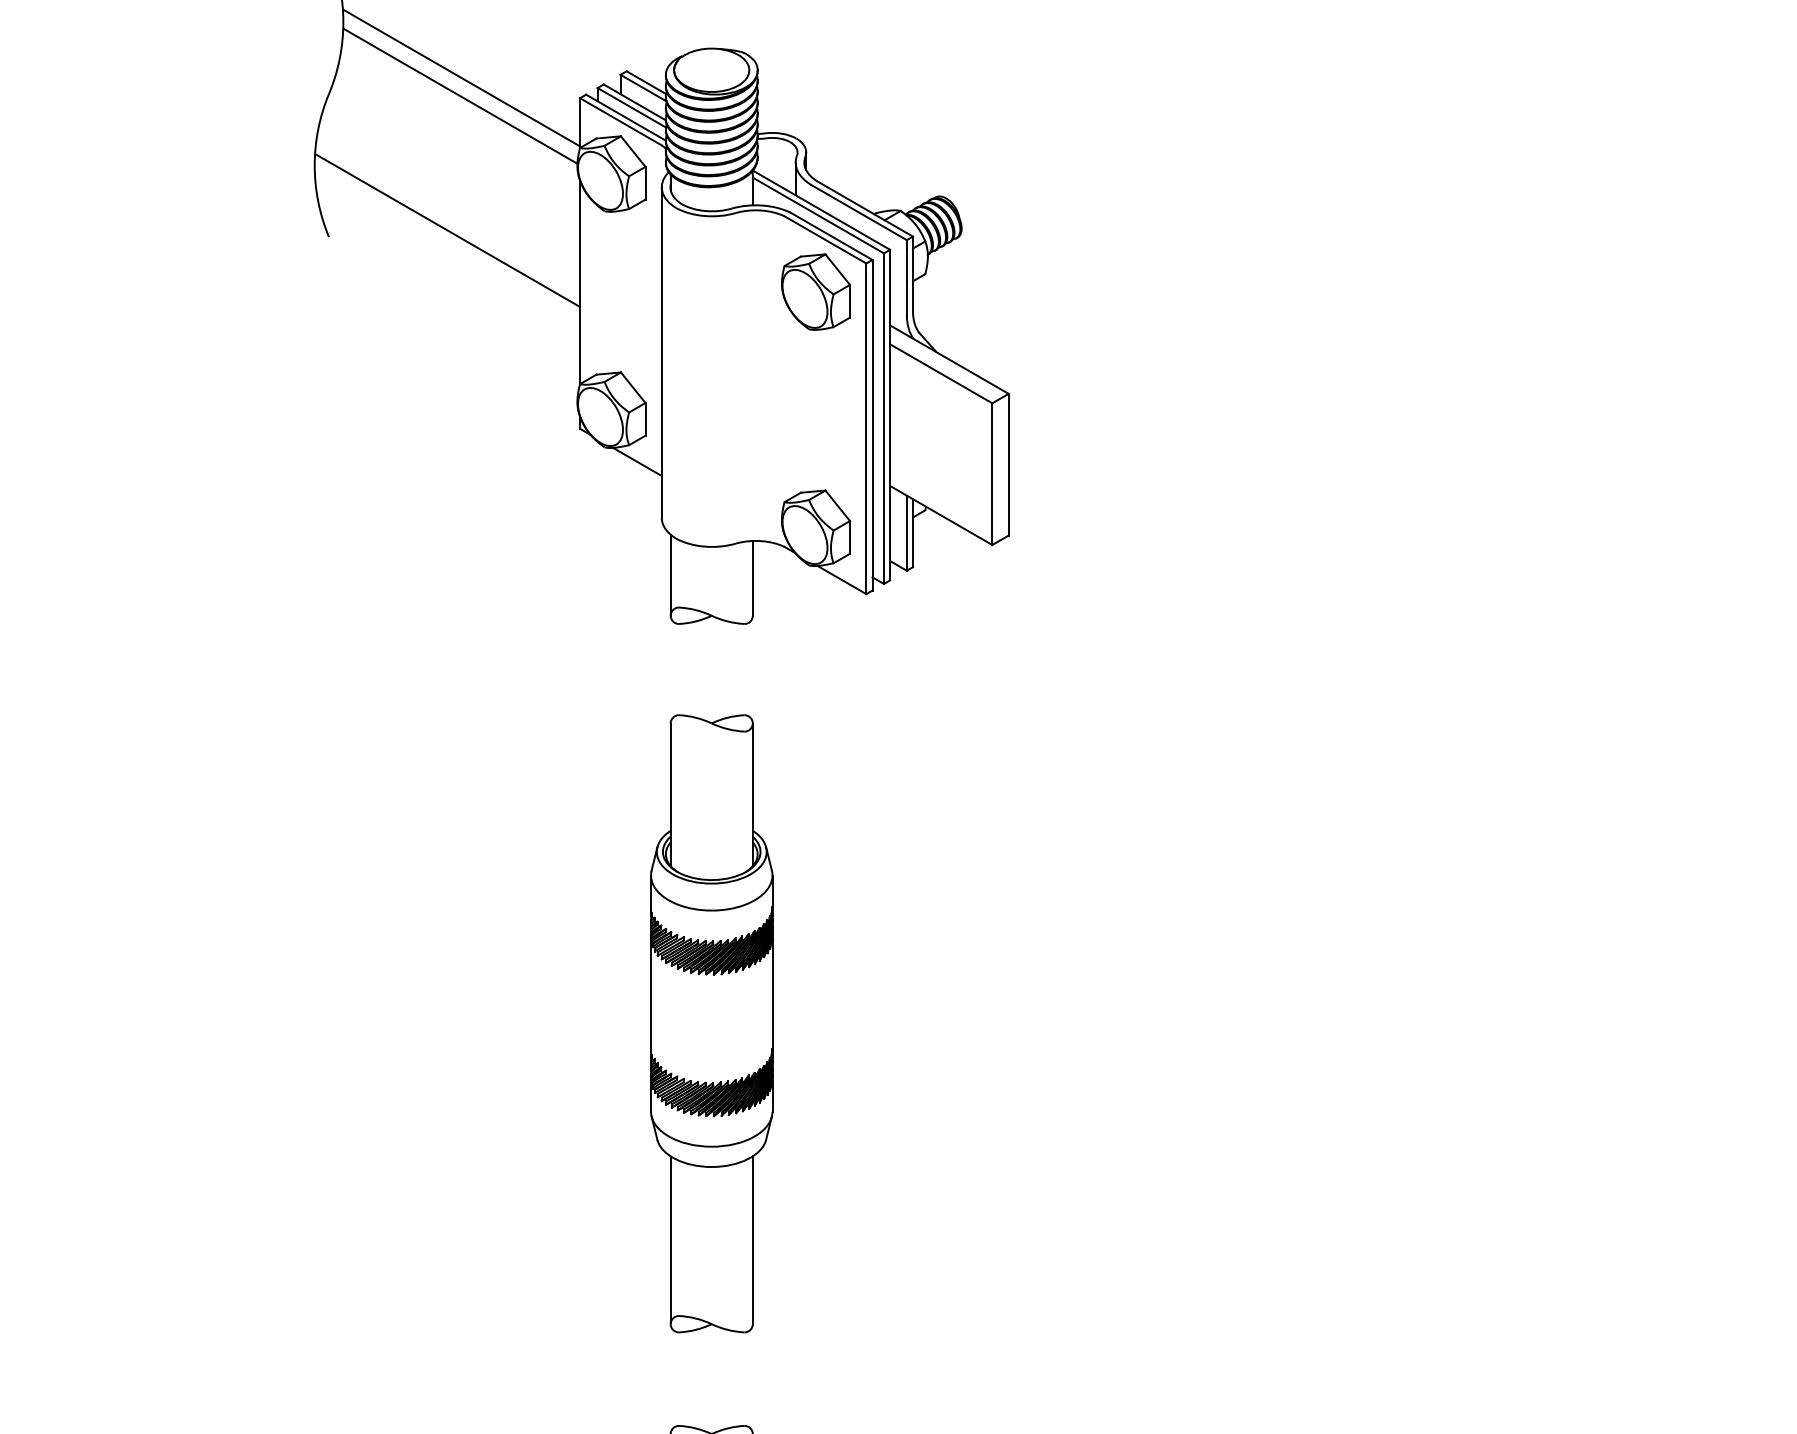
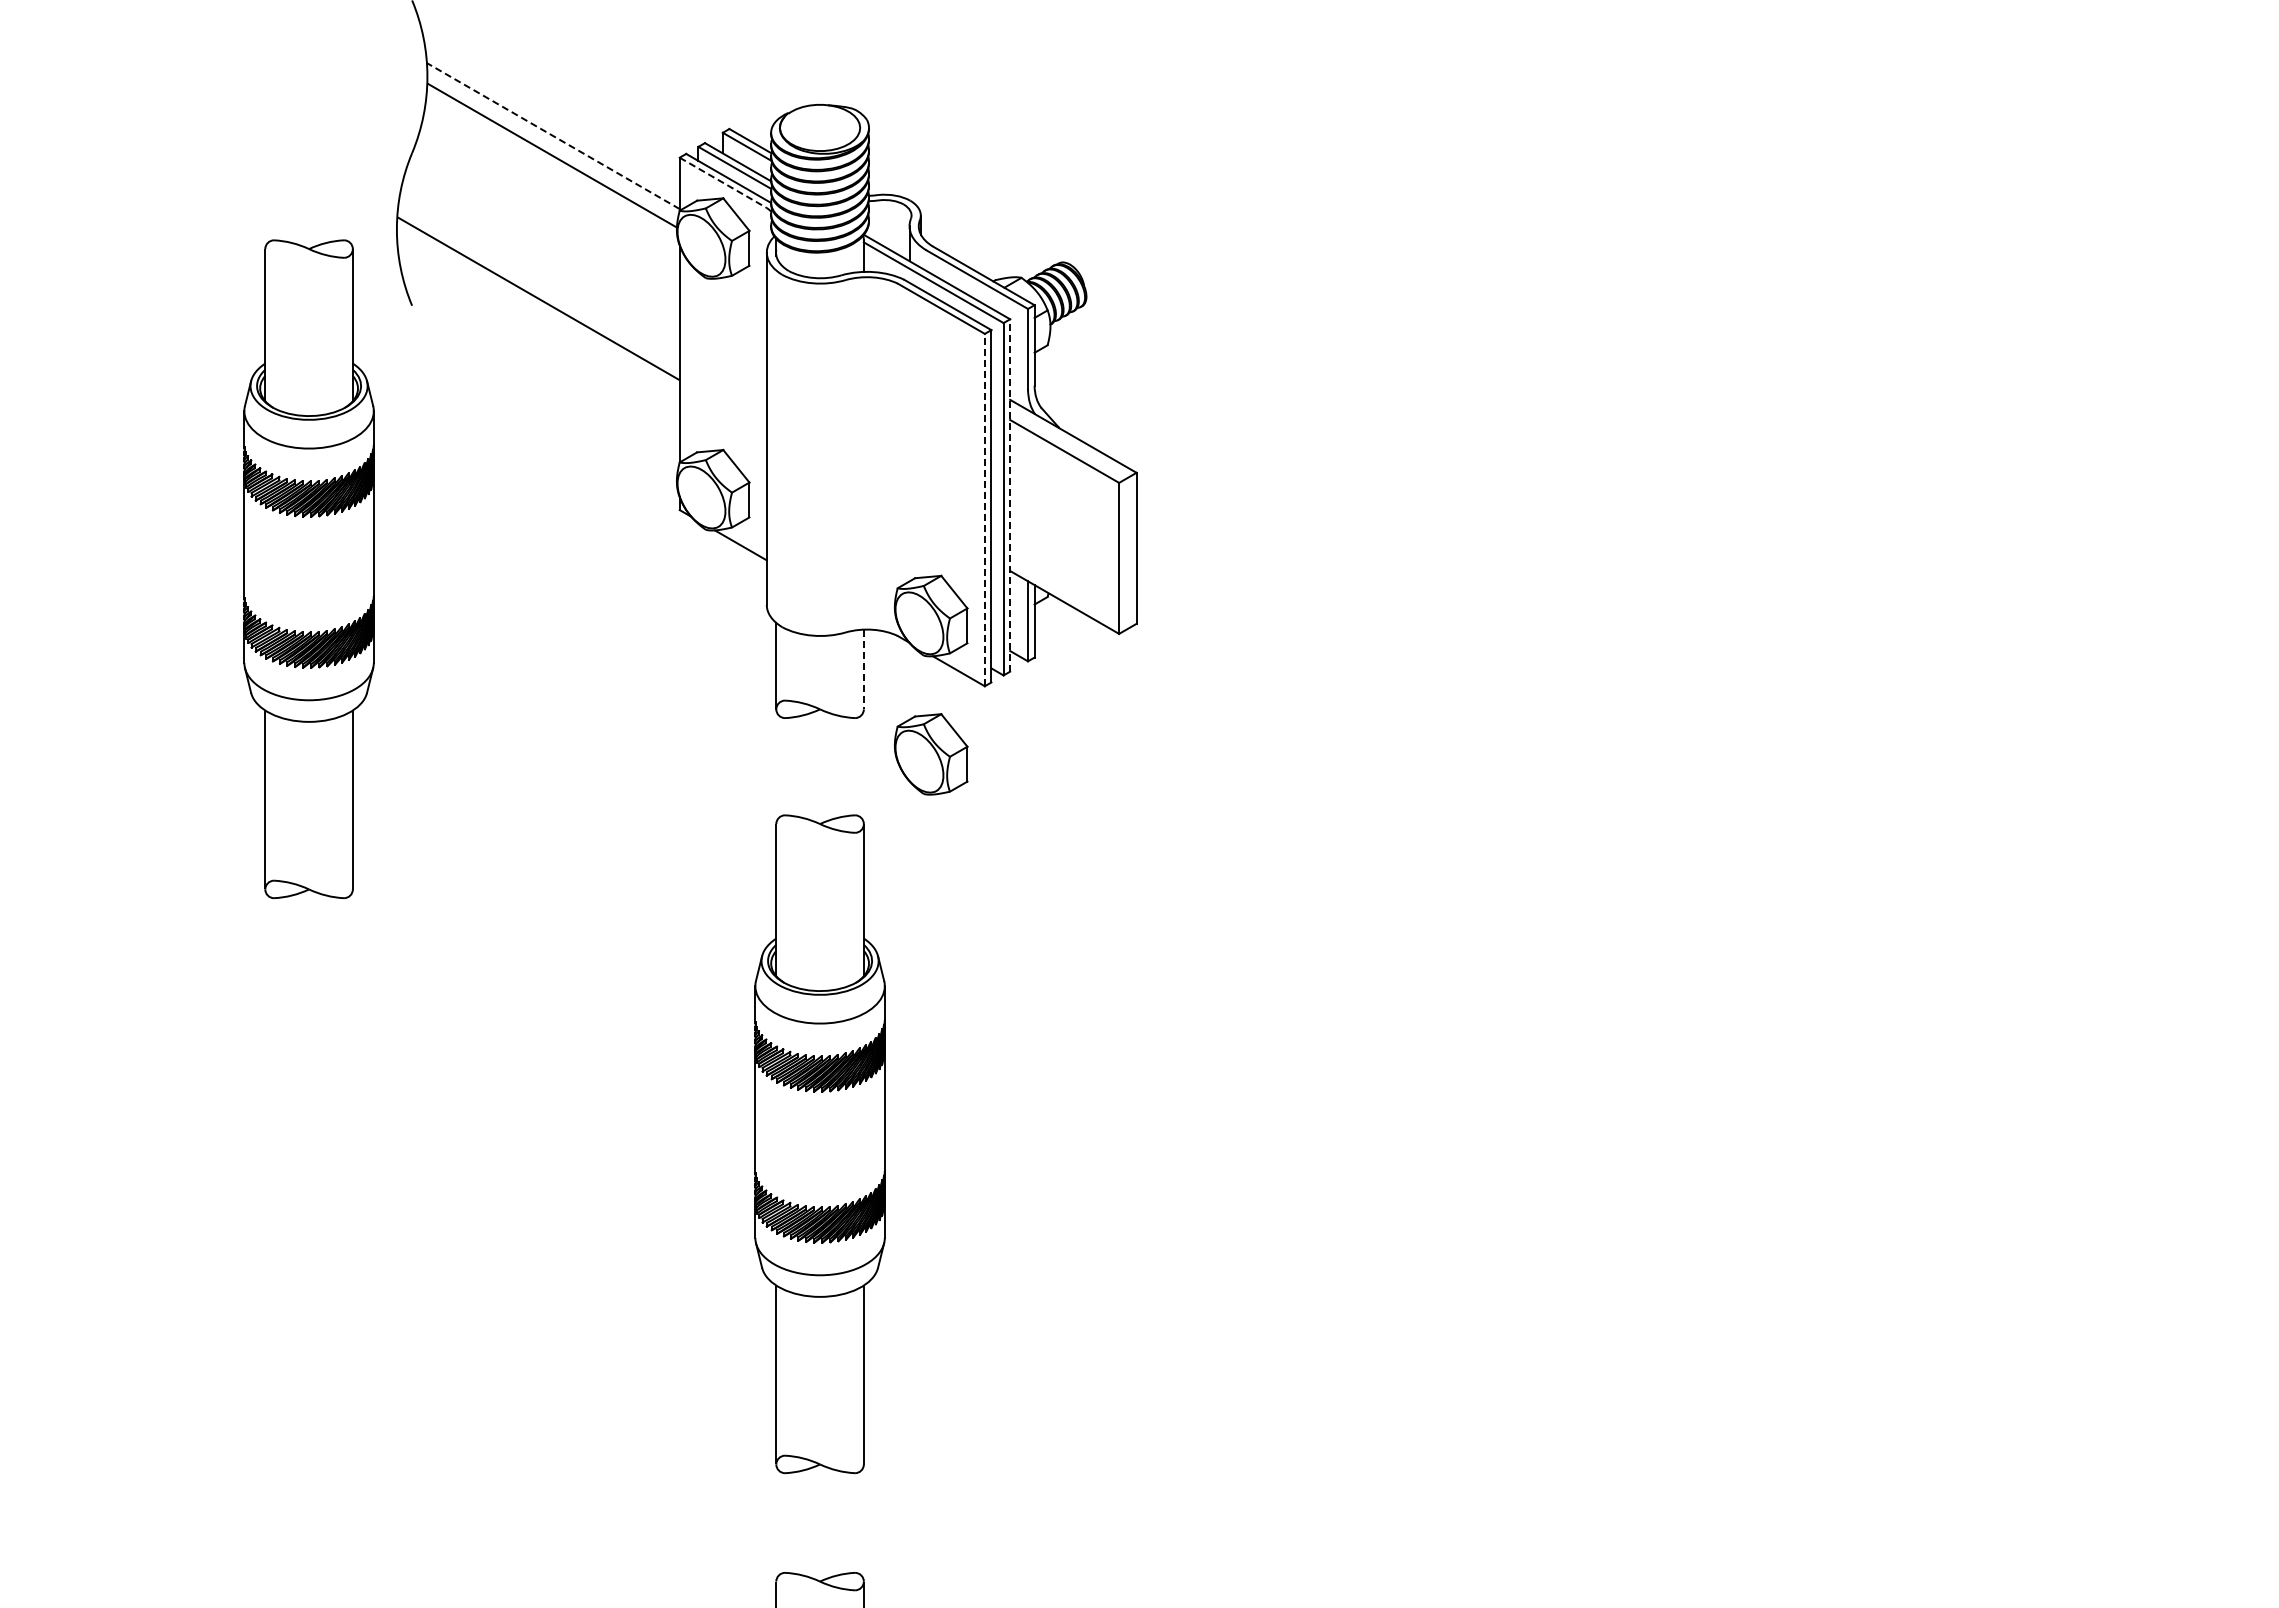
line: (461, 78) -> (553, 136), solid -> dashed
line: (621, 122) -> (723, 183), solid -> dashed
part: (816, 292) -> (931, 754), moved
line: (890, 414) -> (1010, 494), solid -> dashed
line: (866, 428) -> (984, 509), solid -> dashed
part: (231, 484) -> (308, 569), added
line: (752, 578) -> (863, 669), solid -> dashed

